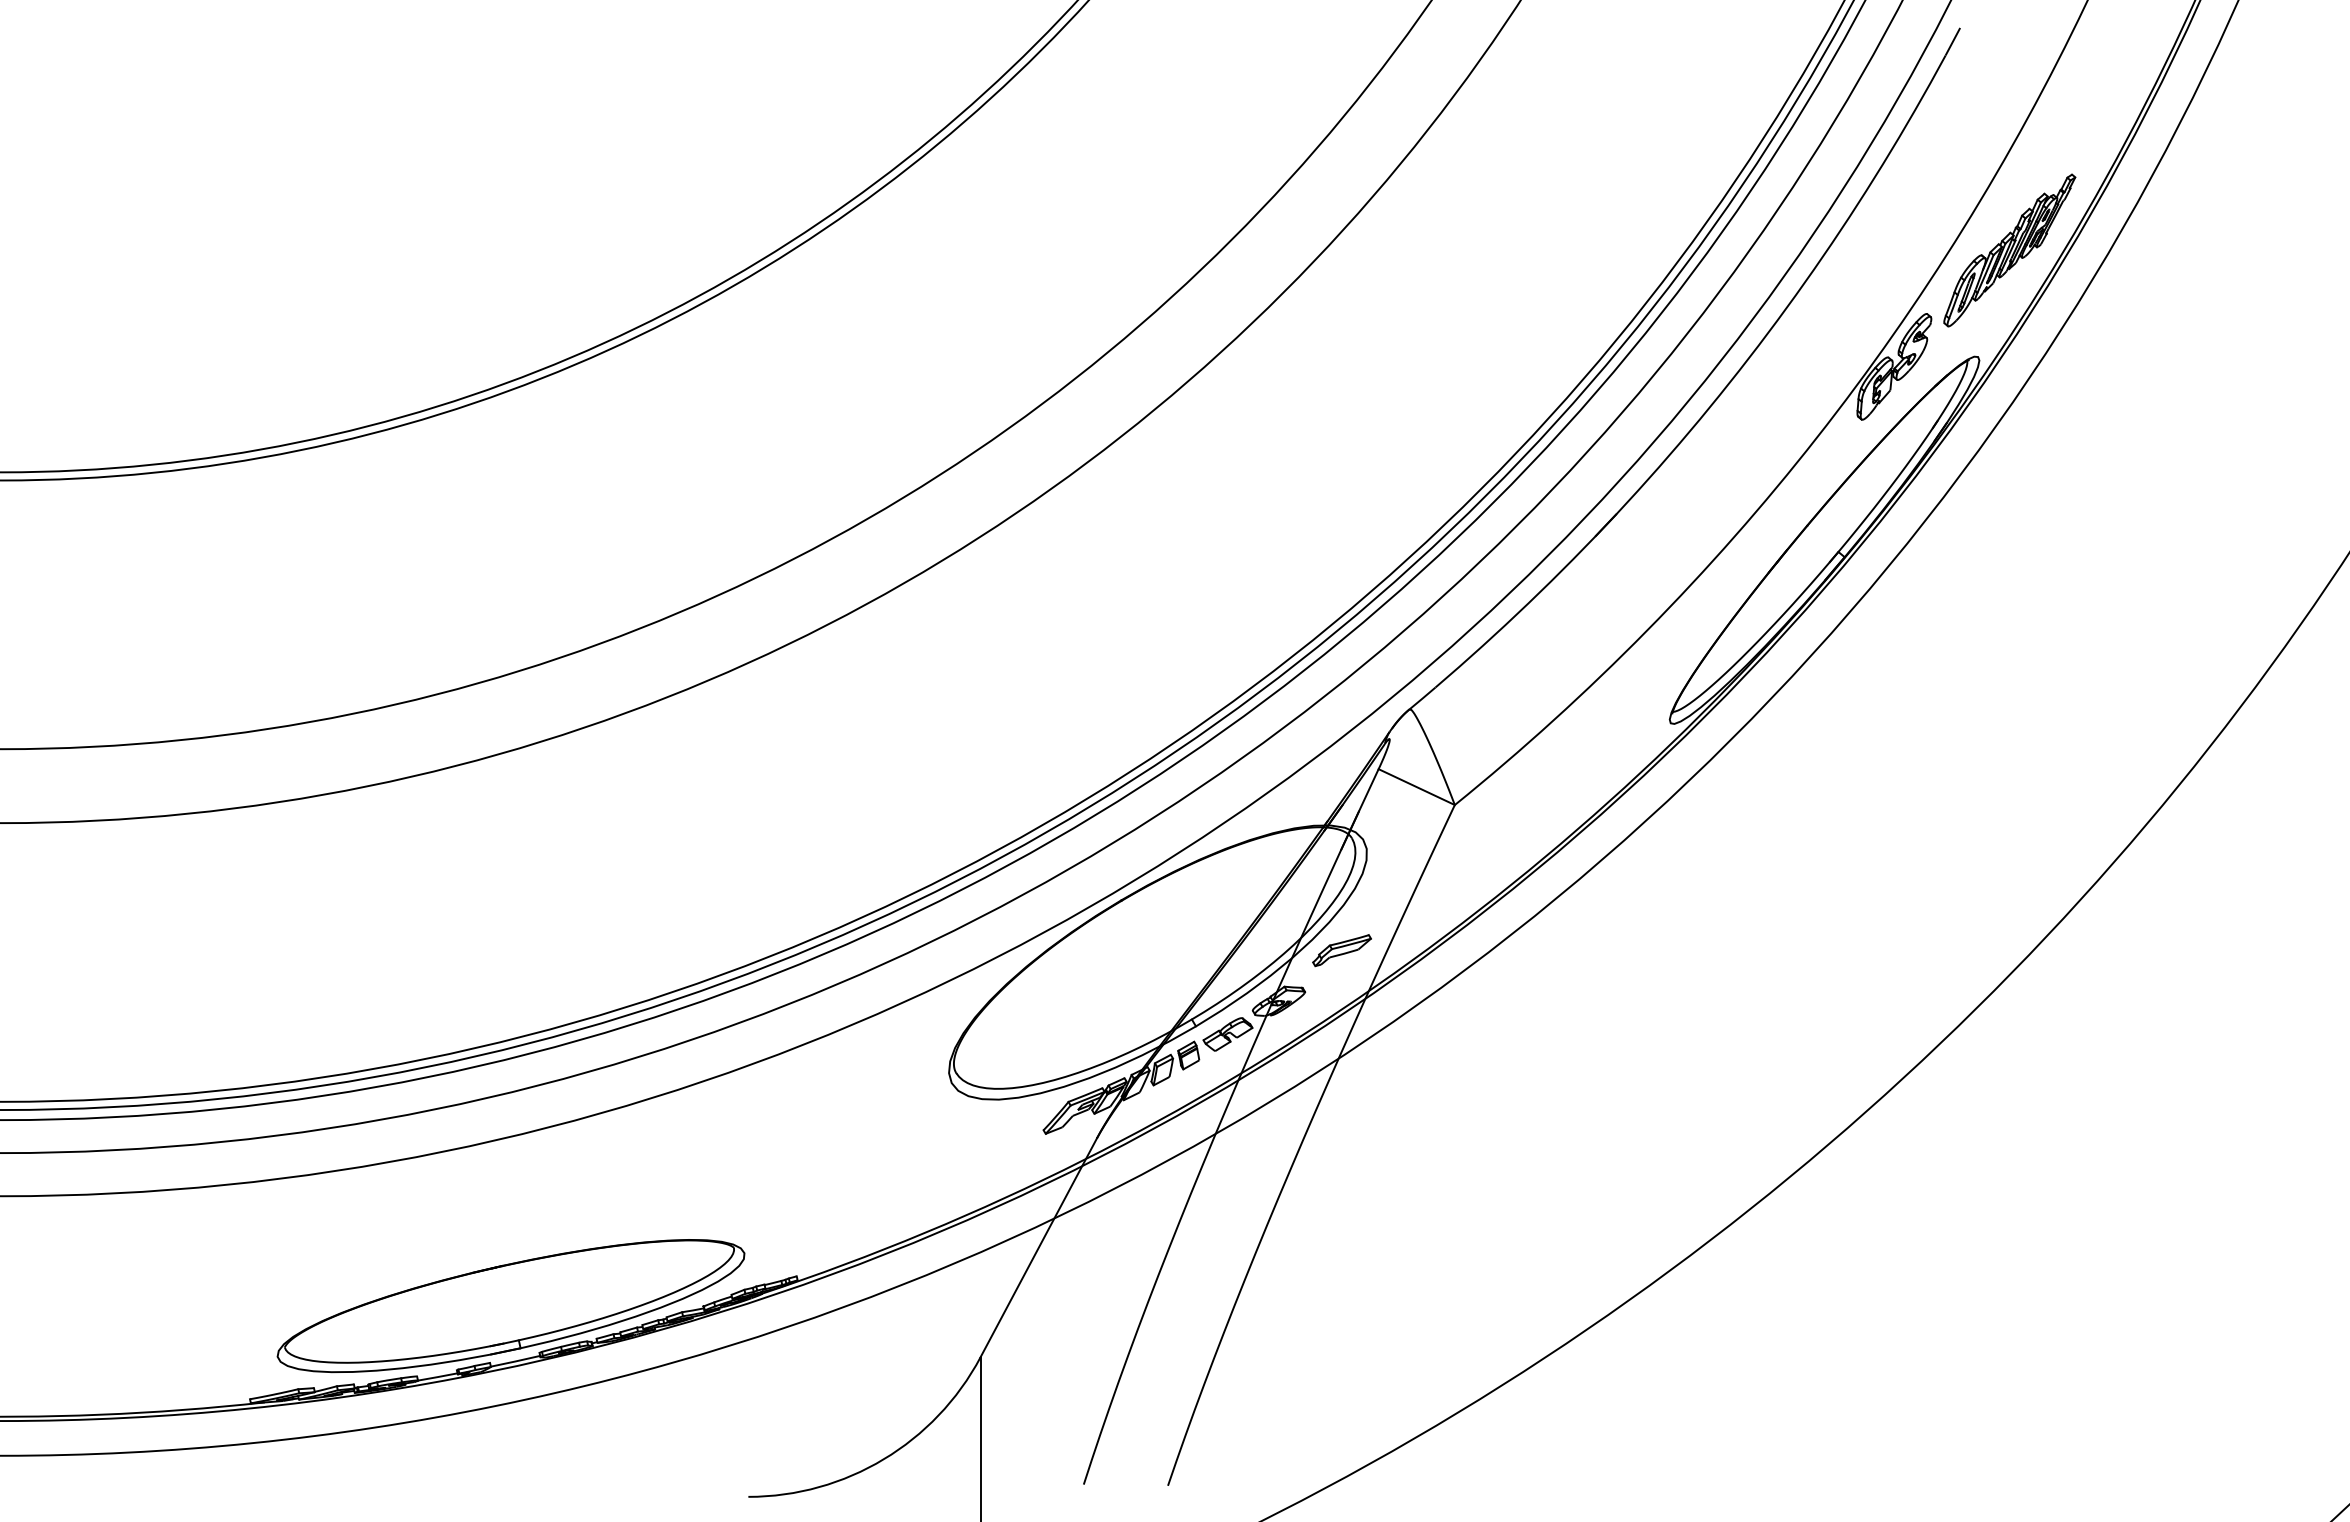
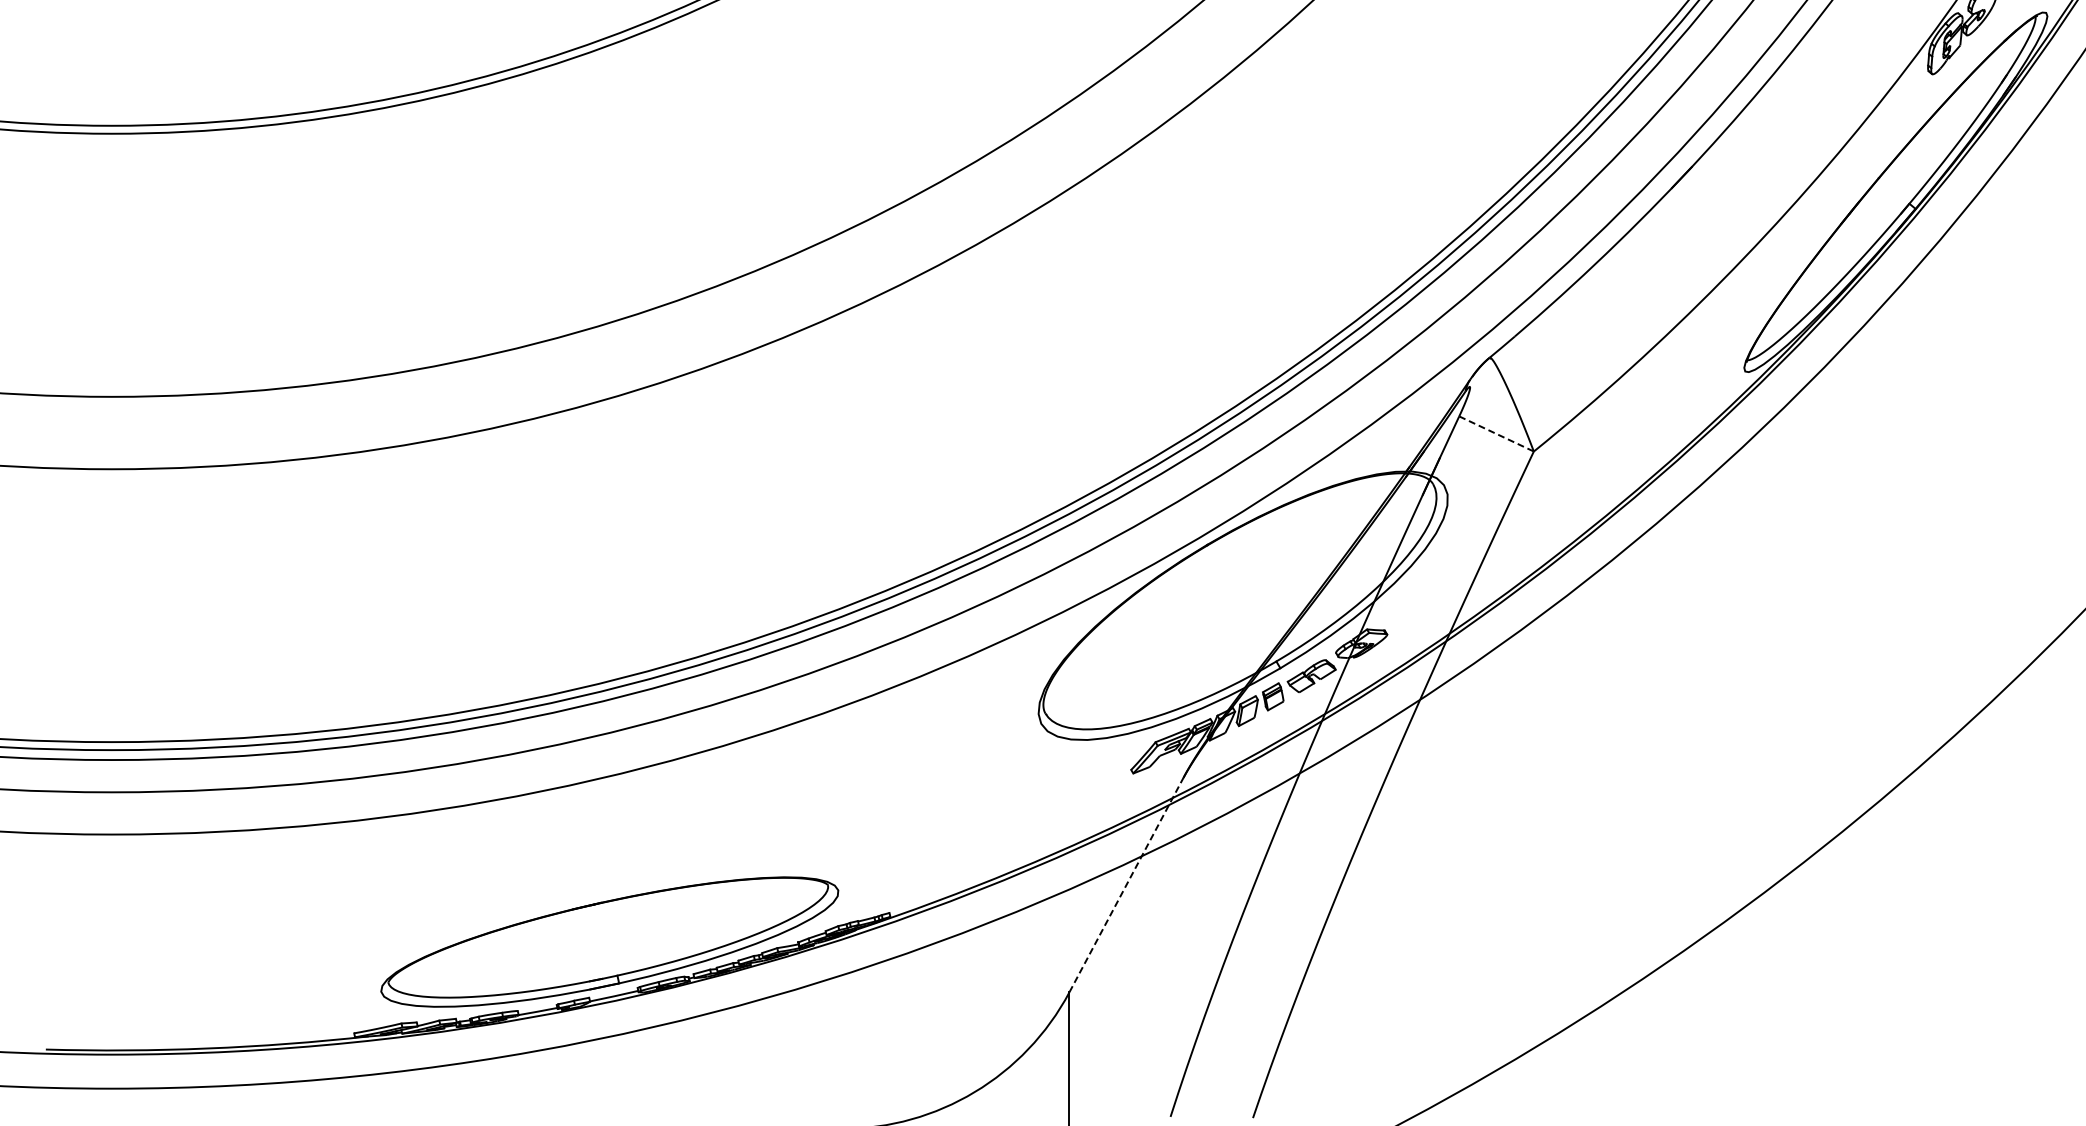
line: (1417, 787) -> (1497, 434), solid -> dashed
part: (1341, 950) -> (1422, 593), removed
line: (1038, 1247) -> (1126, 884), solid -> dashed

